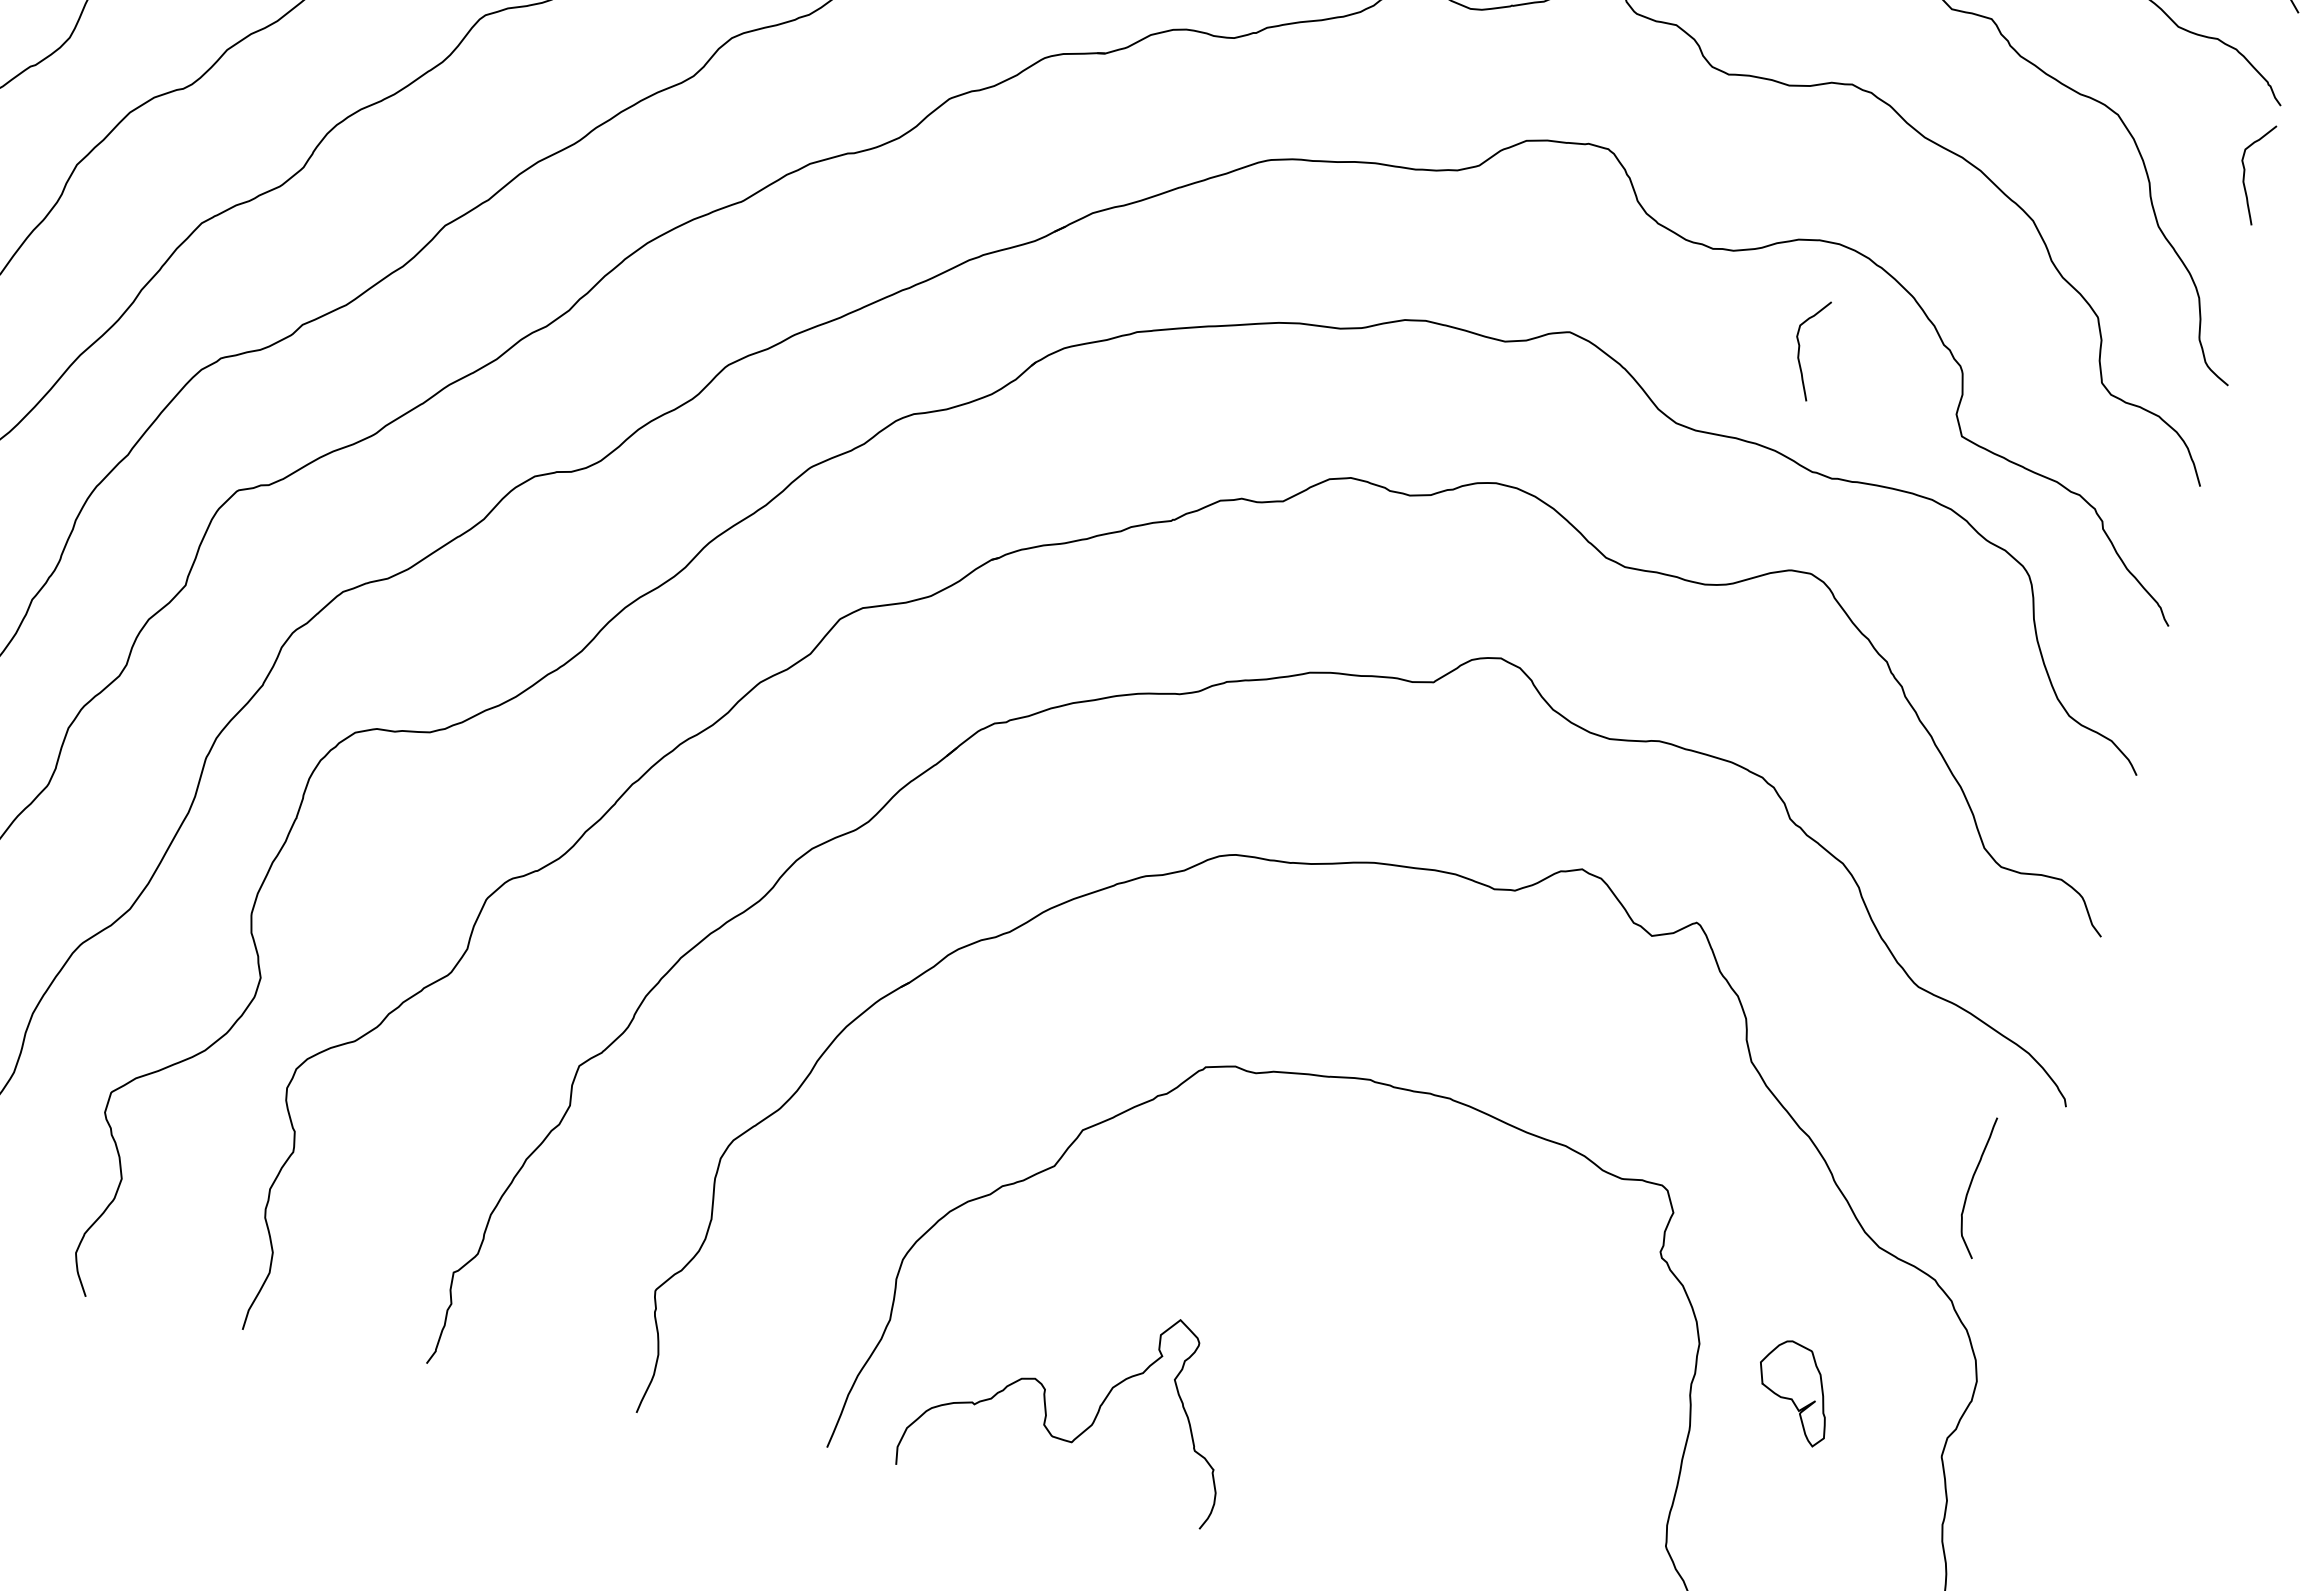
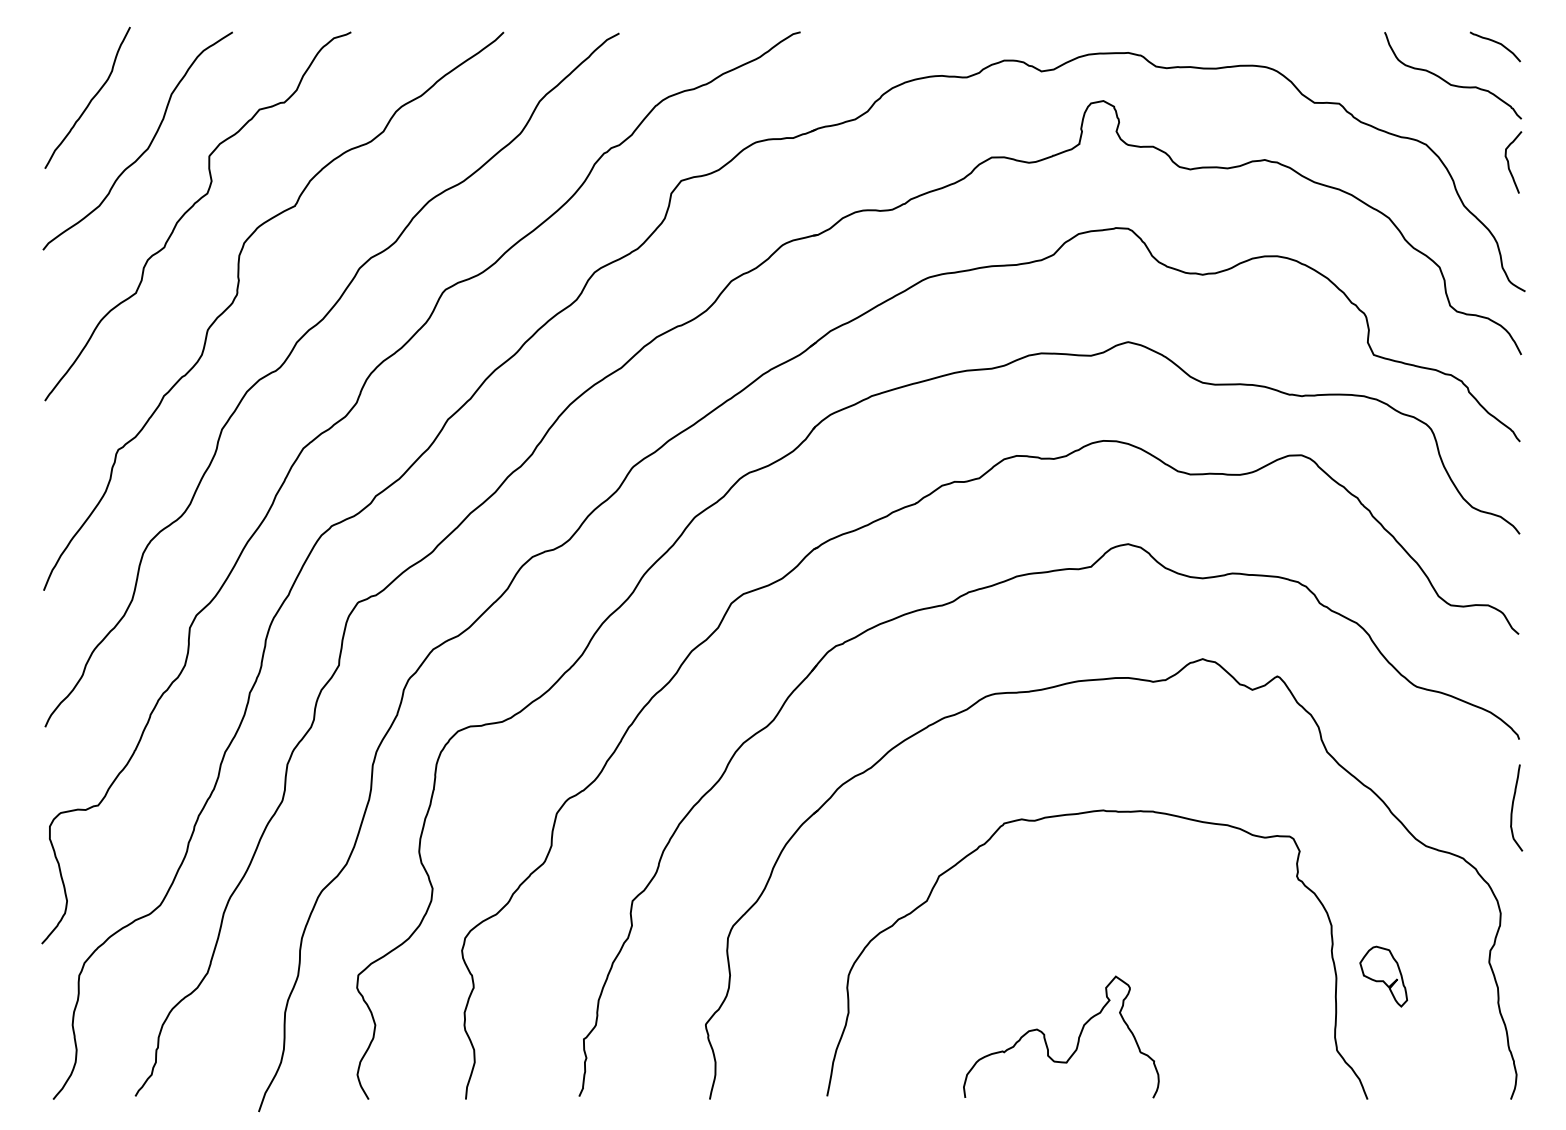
curve: (1801, 347) -> (1267, 322), removed
curve: (1972, 1184) -> (1513, 807), moved
part: (1793, 1391) -> (1383, 976), moved
curve: (1046, 1399) -> (1046, 1040), moved

